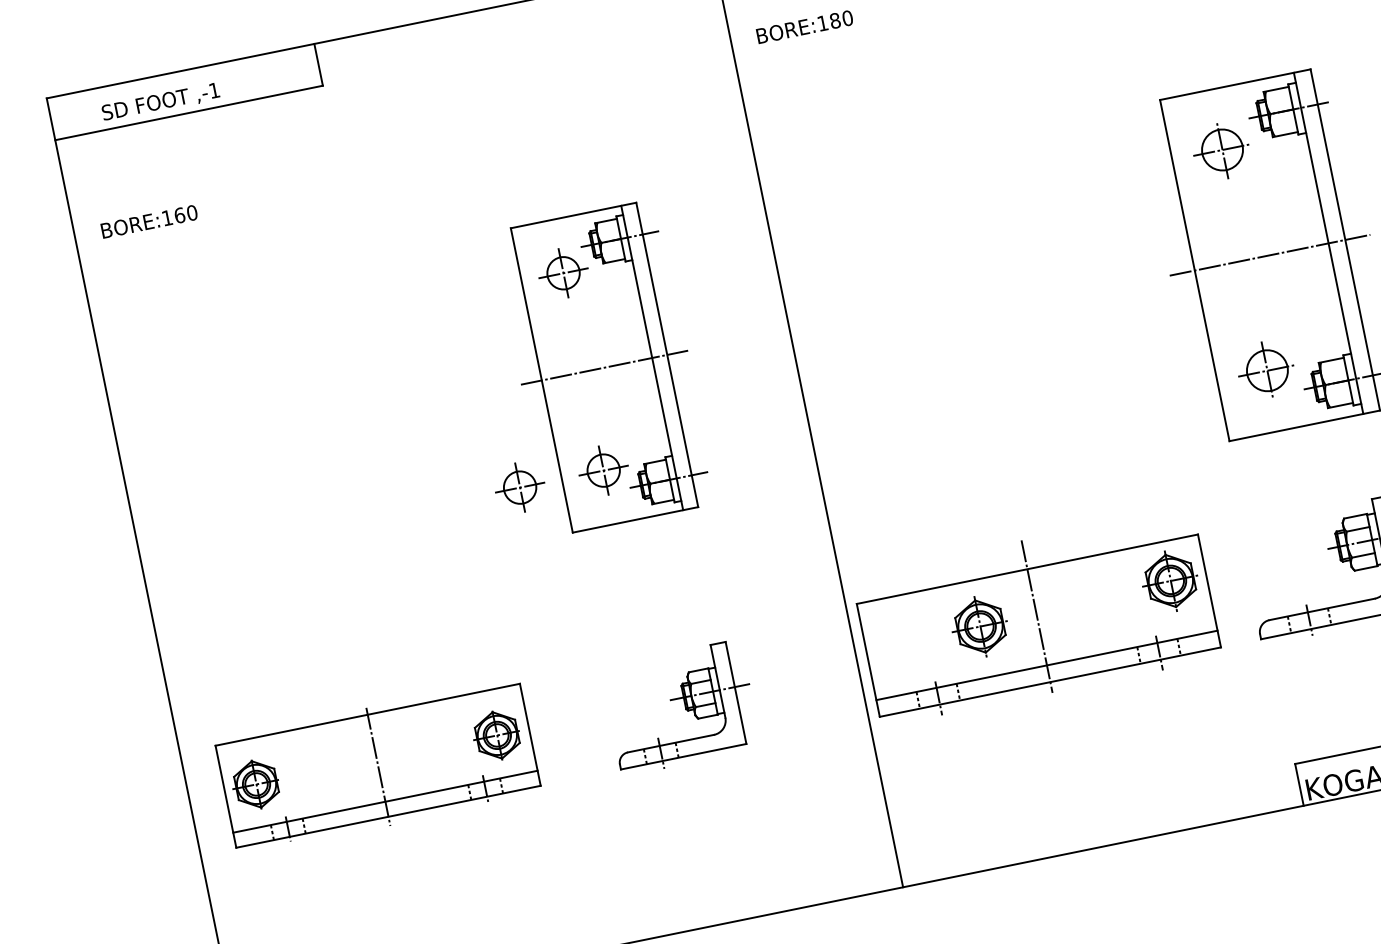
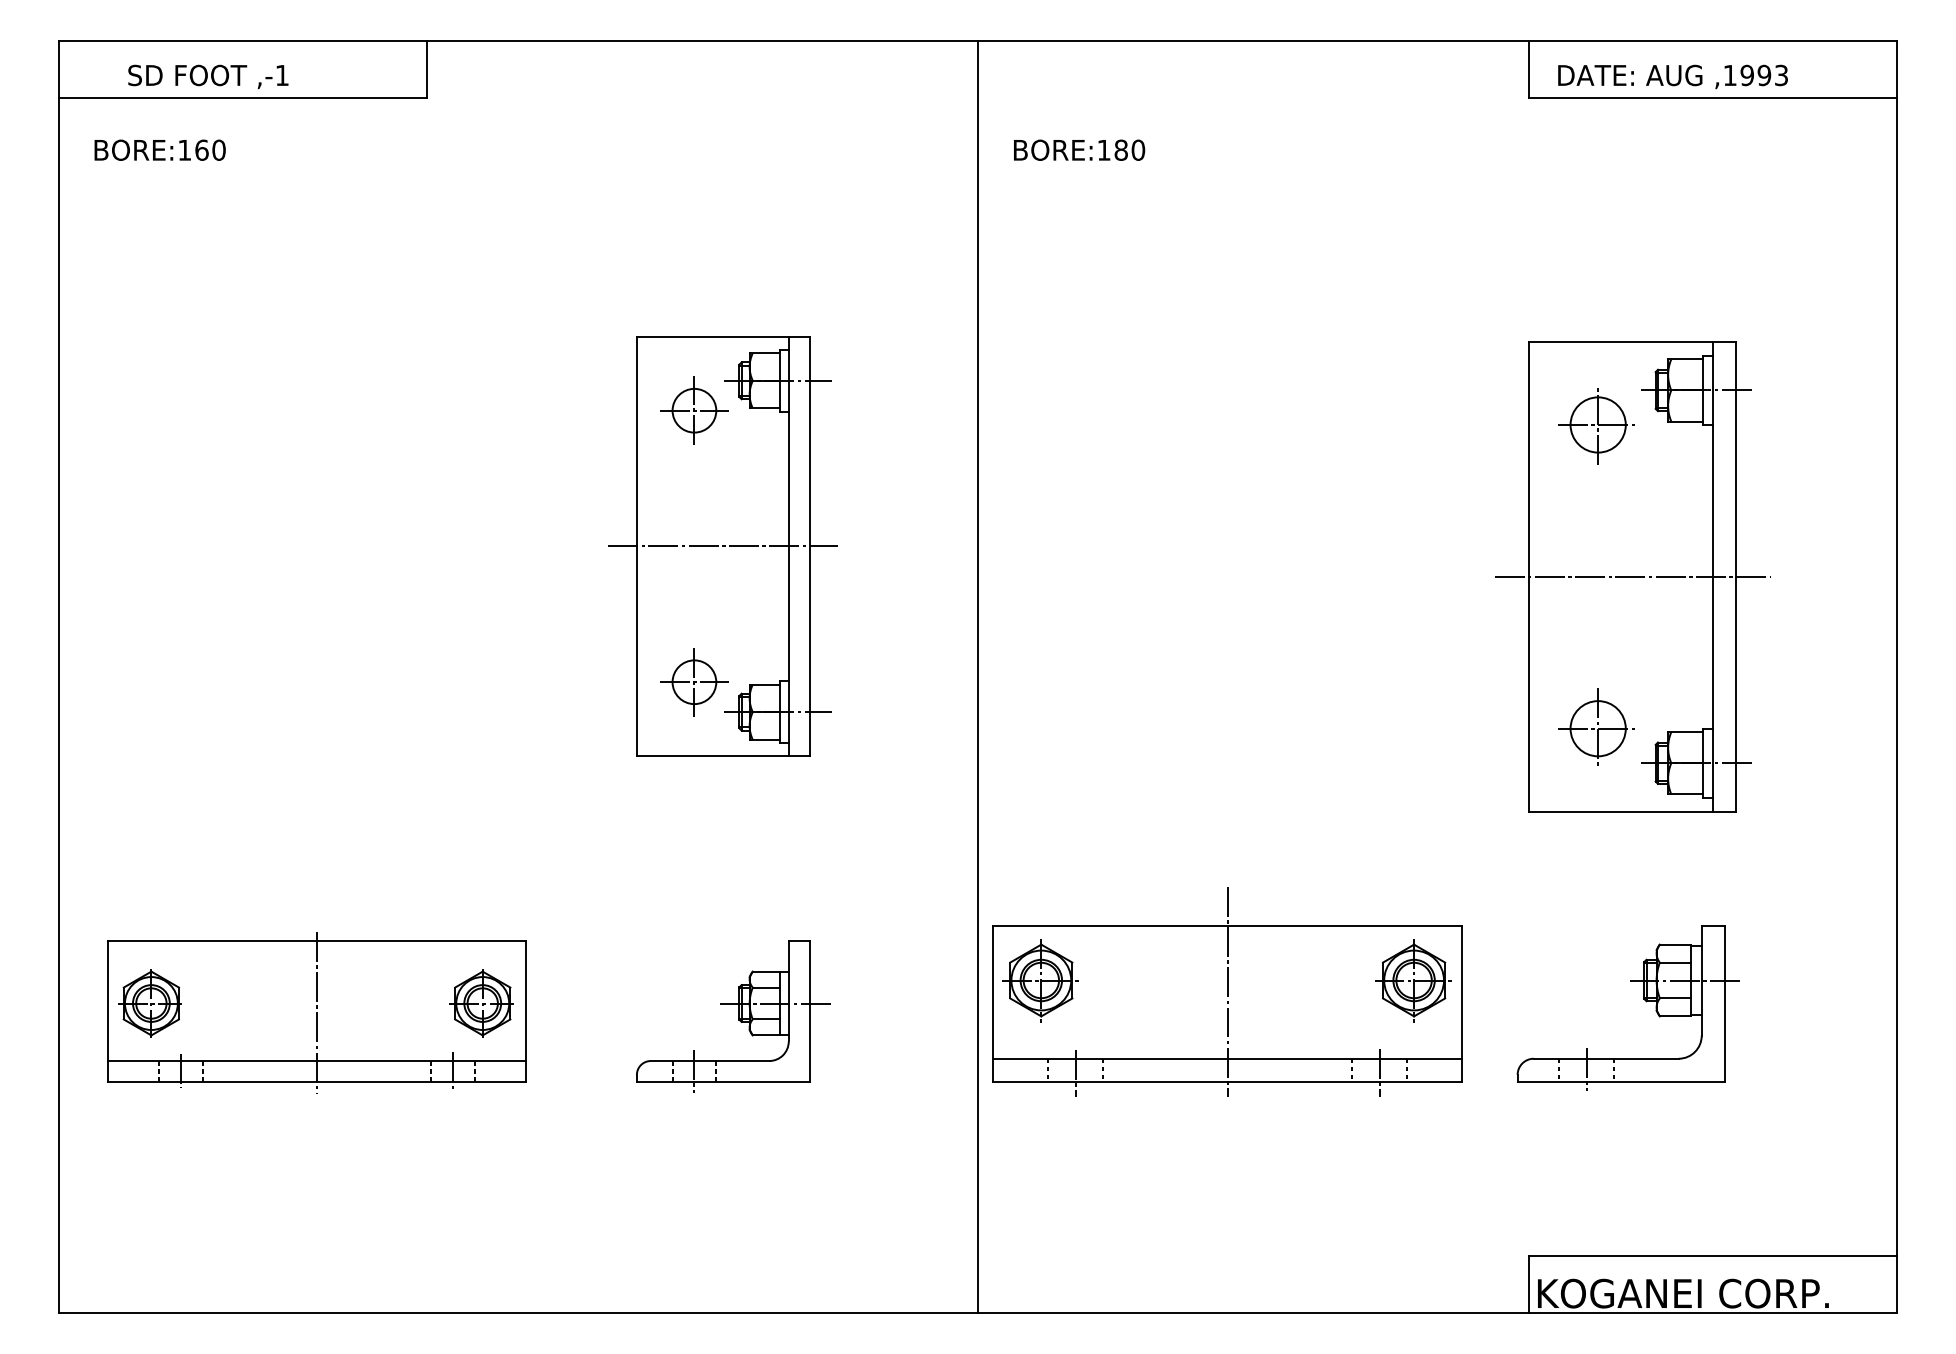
text: (148, 221) -> (159, 149), moved
part: (520, 487) -> (579, 682), removed
part: (979, 626) -> (1040, 980), moved

